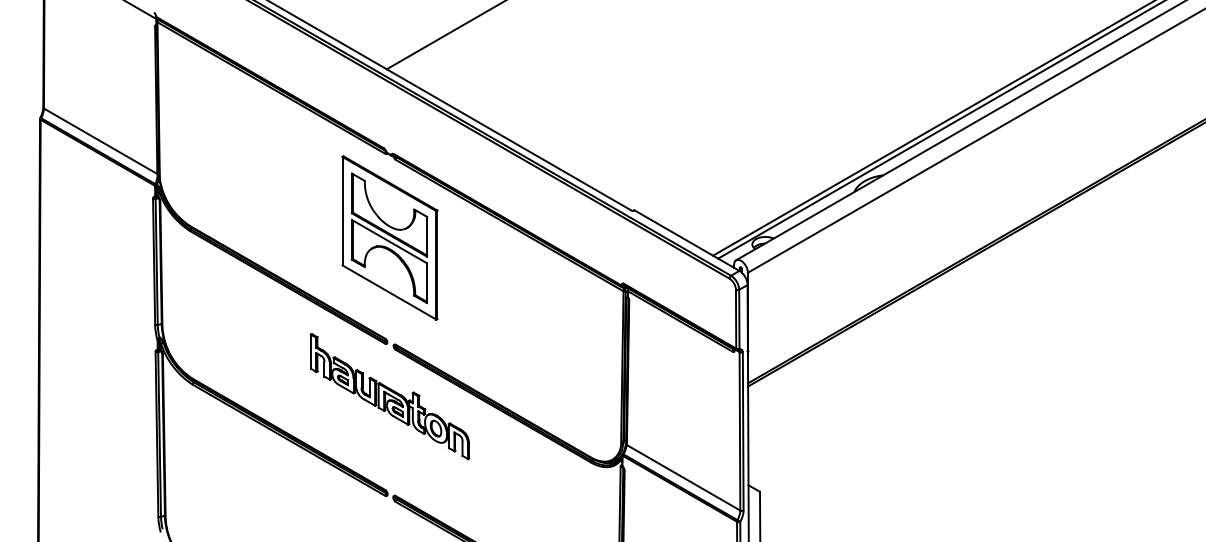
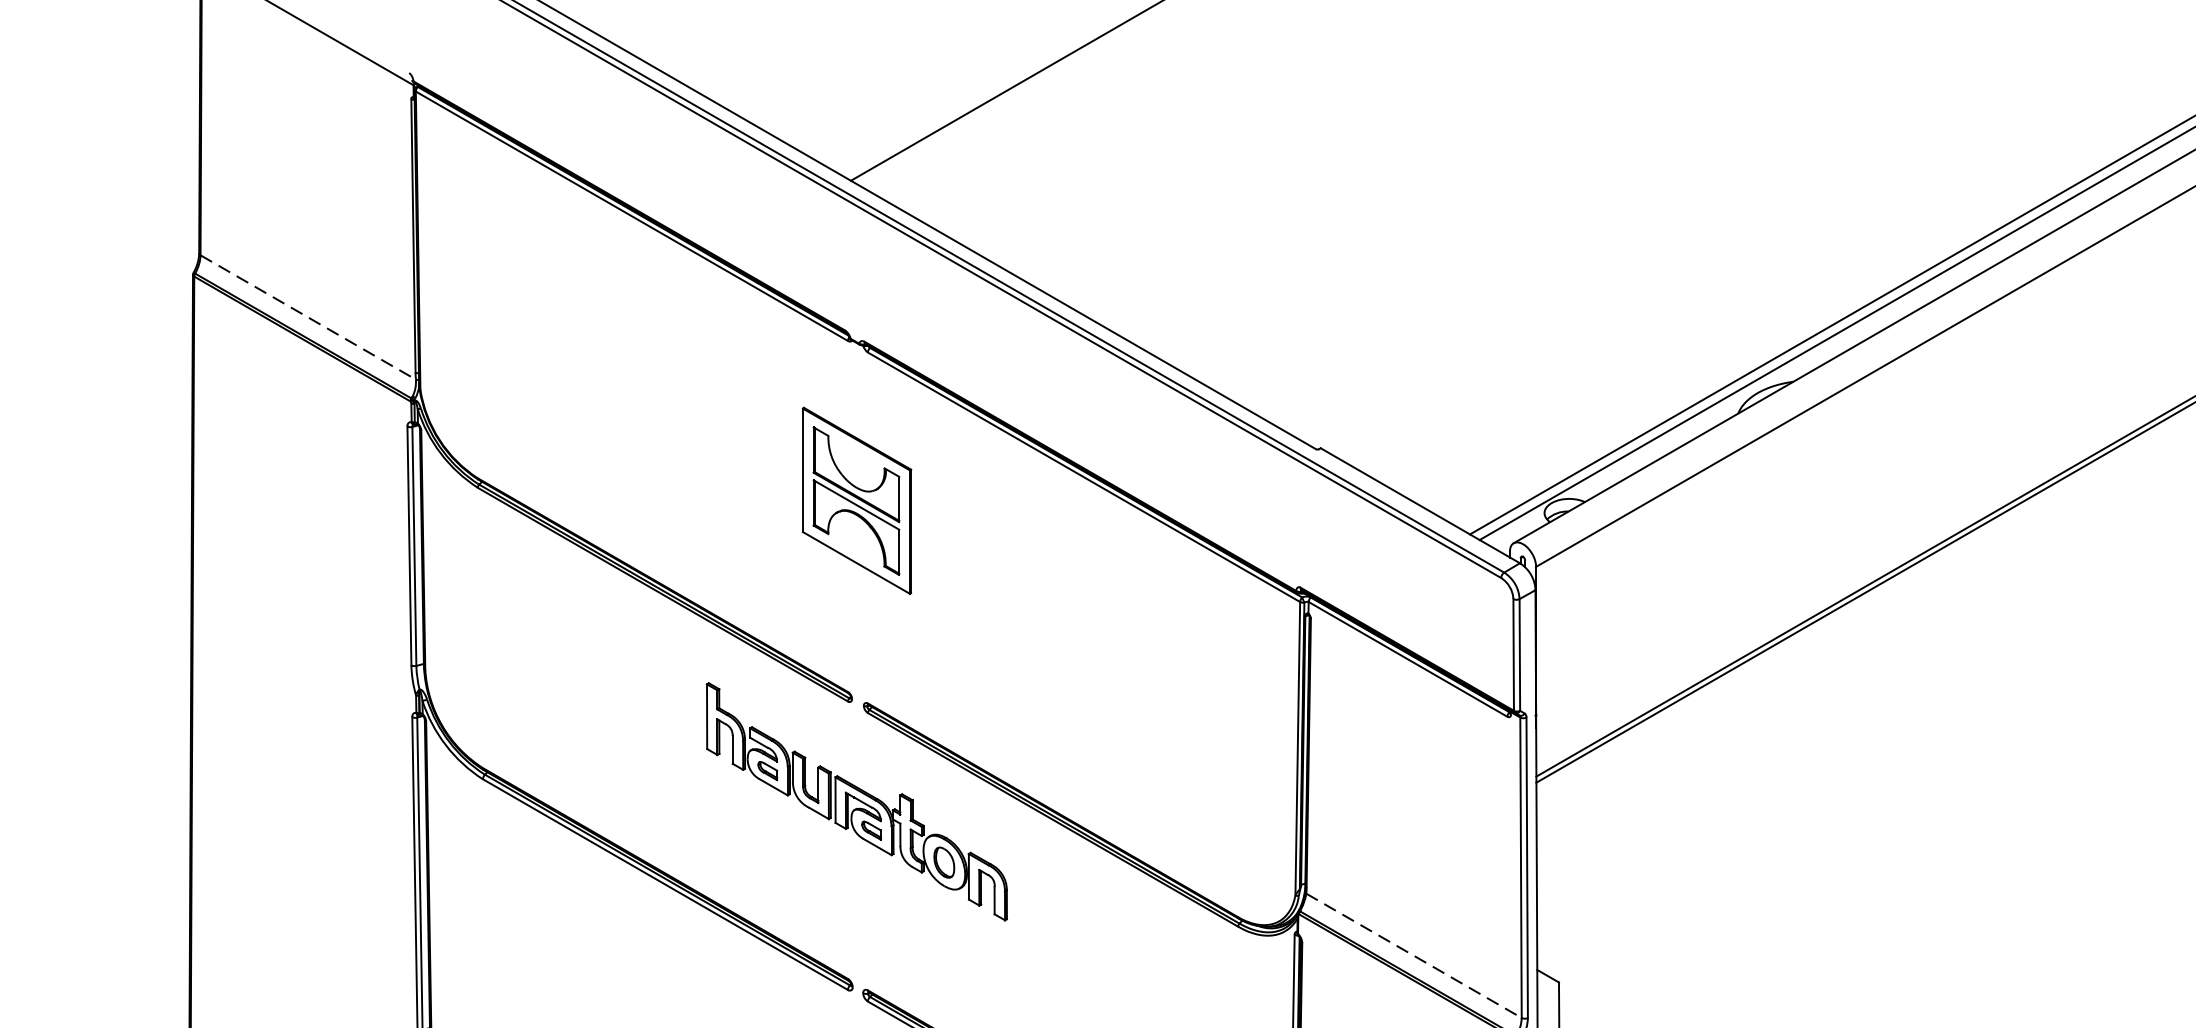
line: (100, 141) -> (307, 317), solid -> dashed
part: (389, 237) -> (856, 499), size x0.6
line: (683, 477) -> (1413, 955), solid -> dashed

